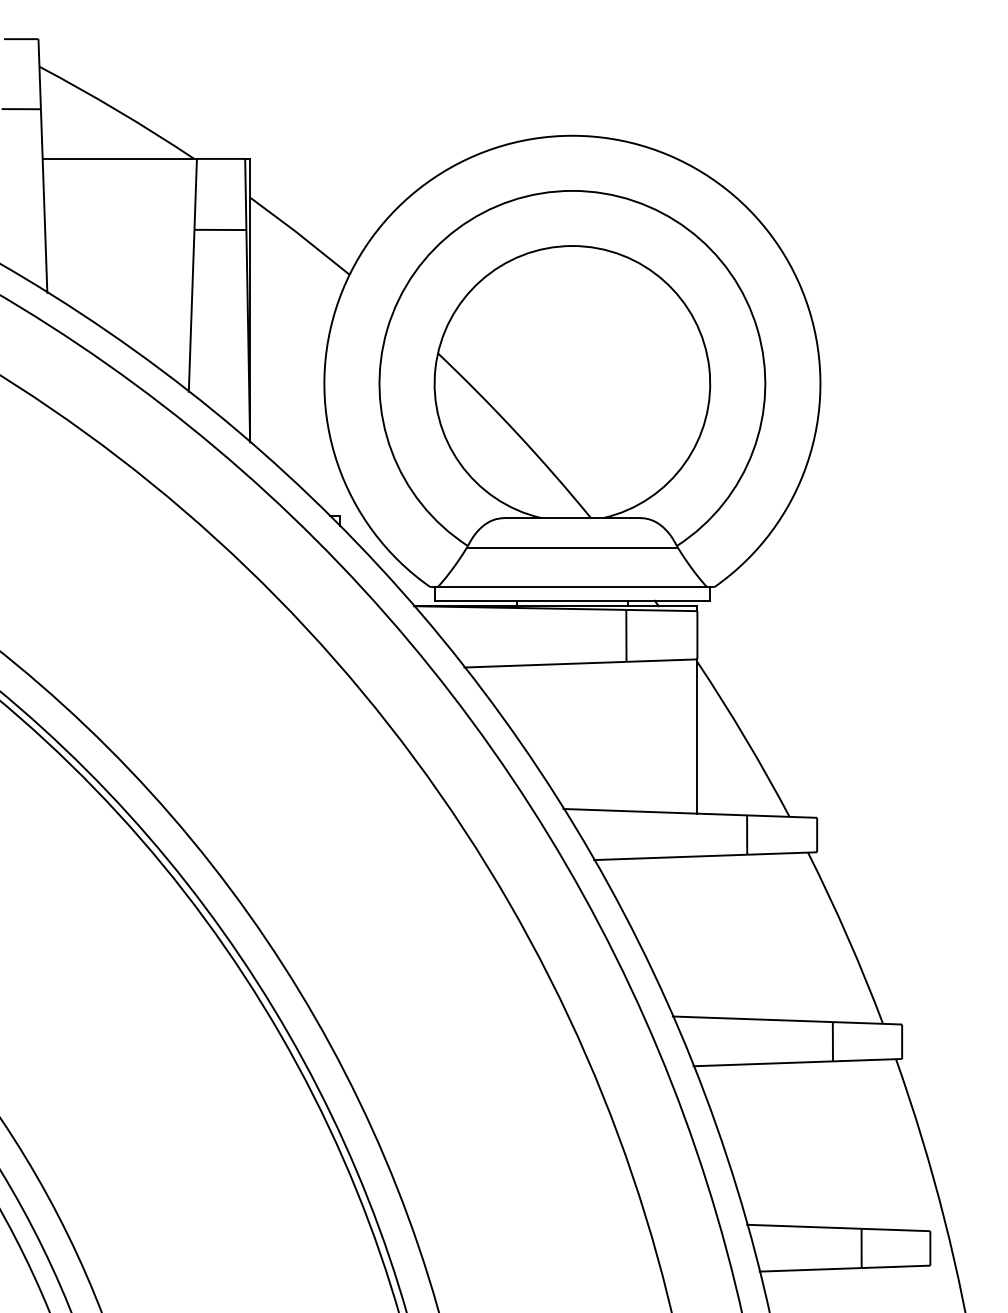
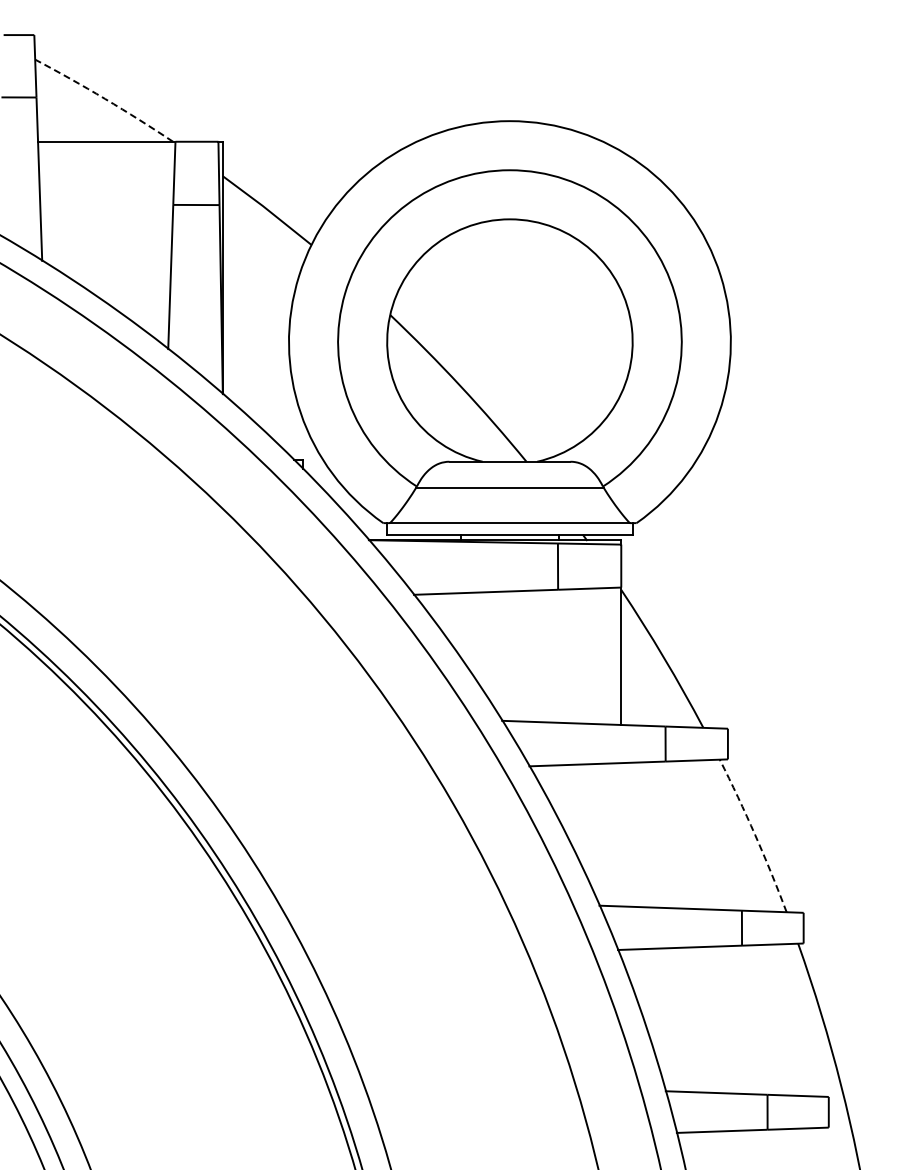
arc: (118, 110) -> (105, 98), solid -> dashed
arc: (848, 937) -> (755, 835), solid -> dashed

